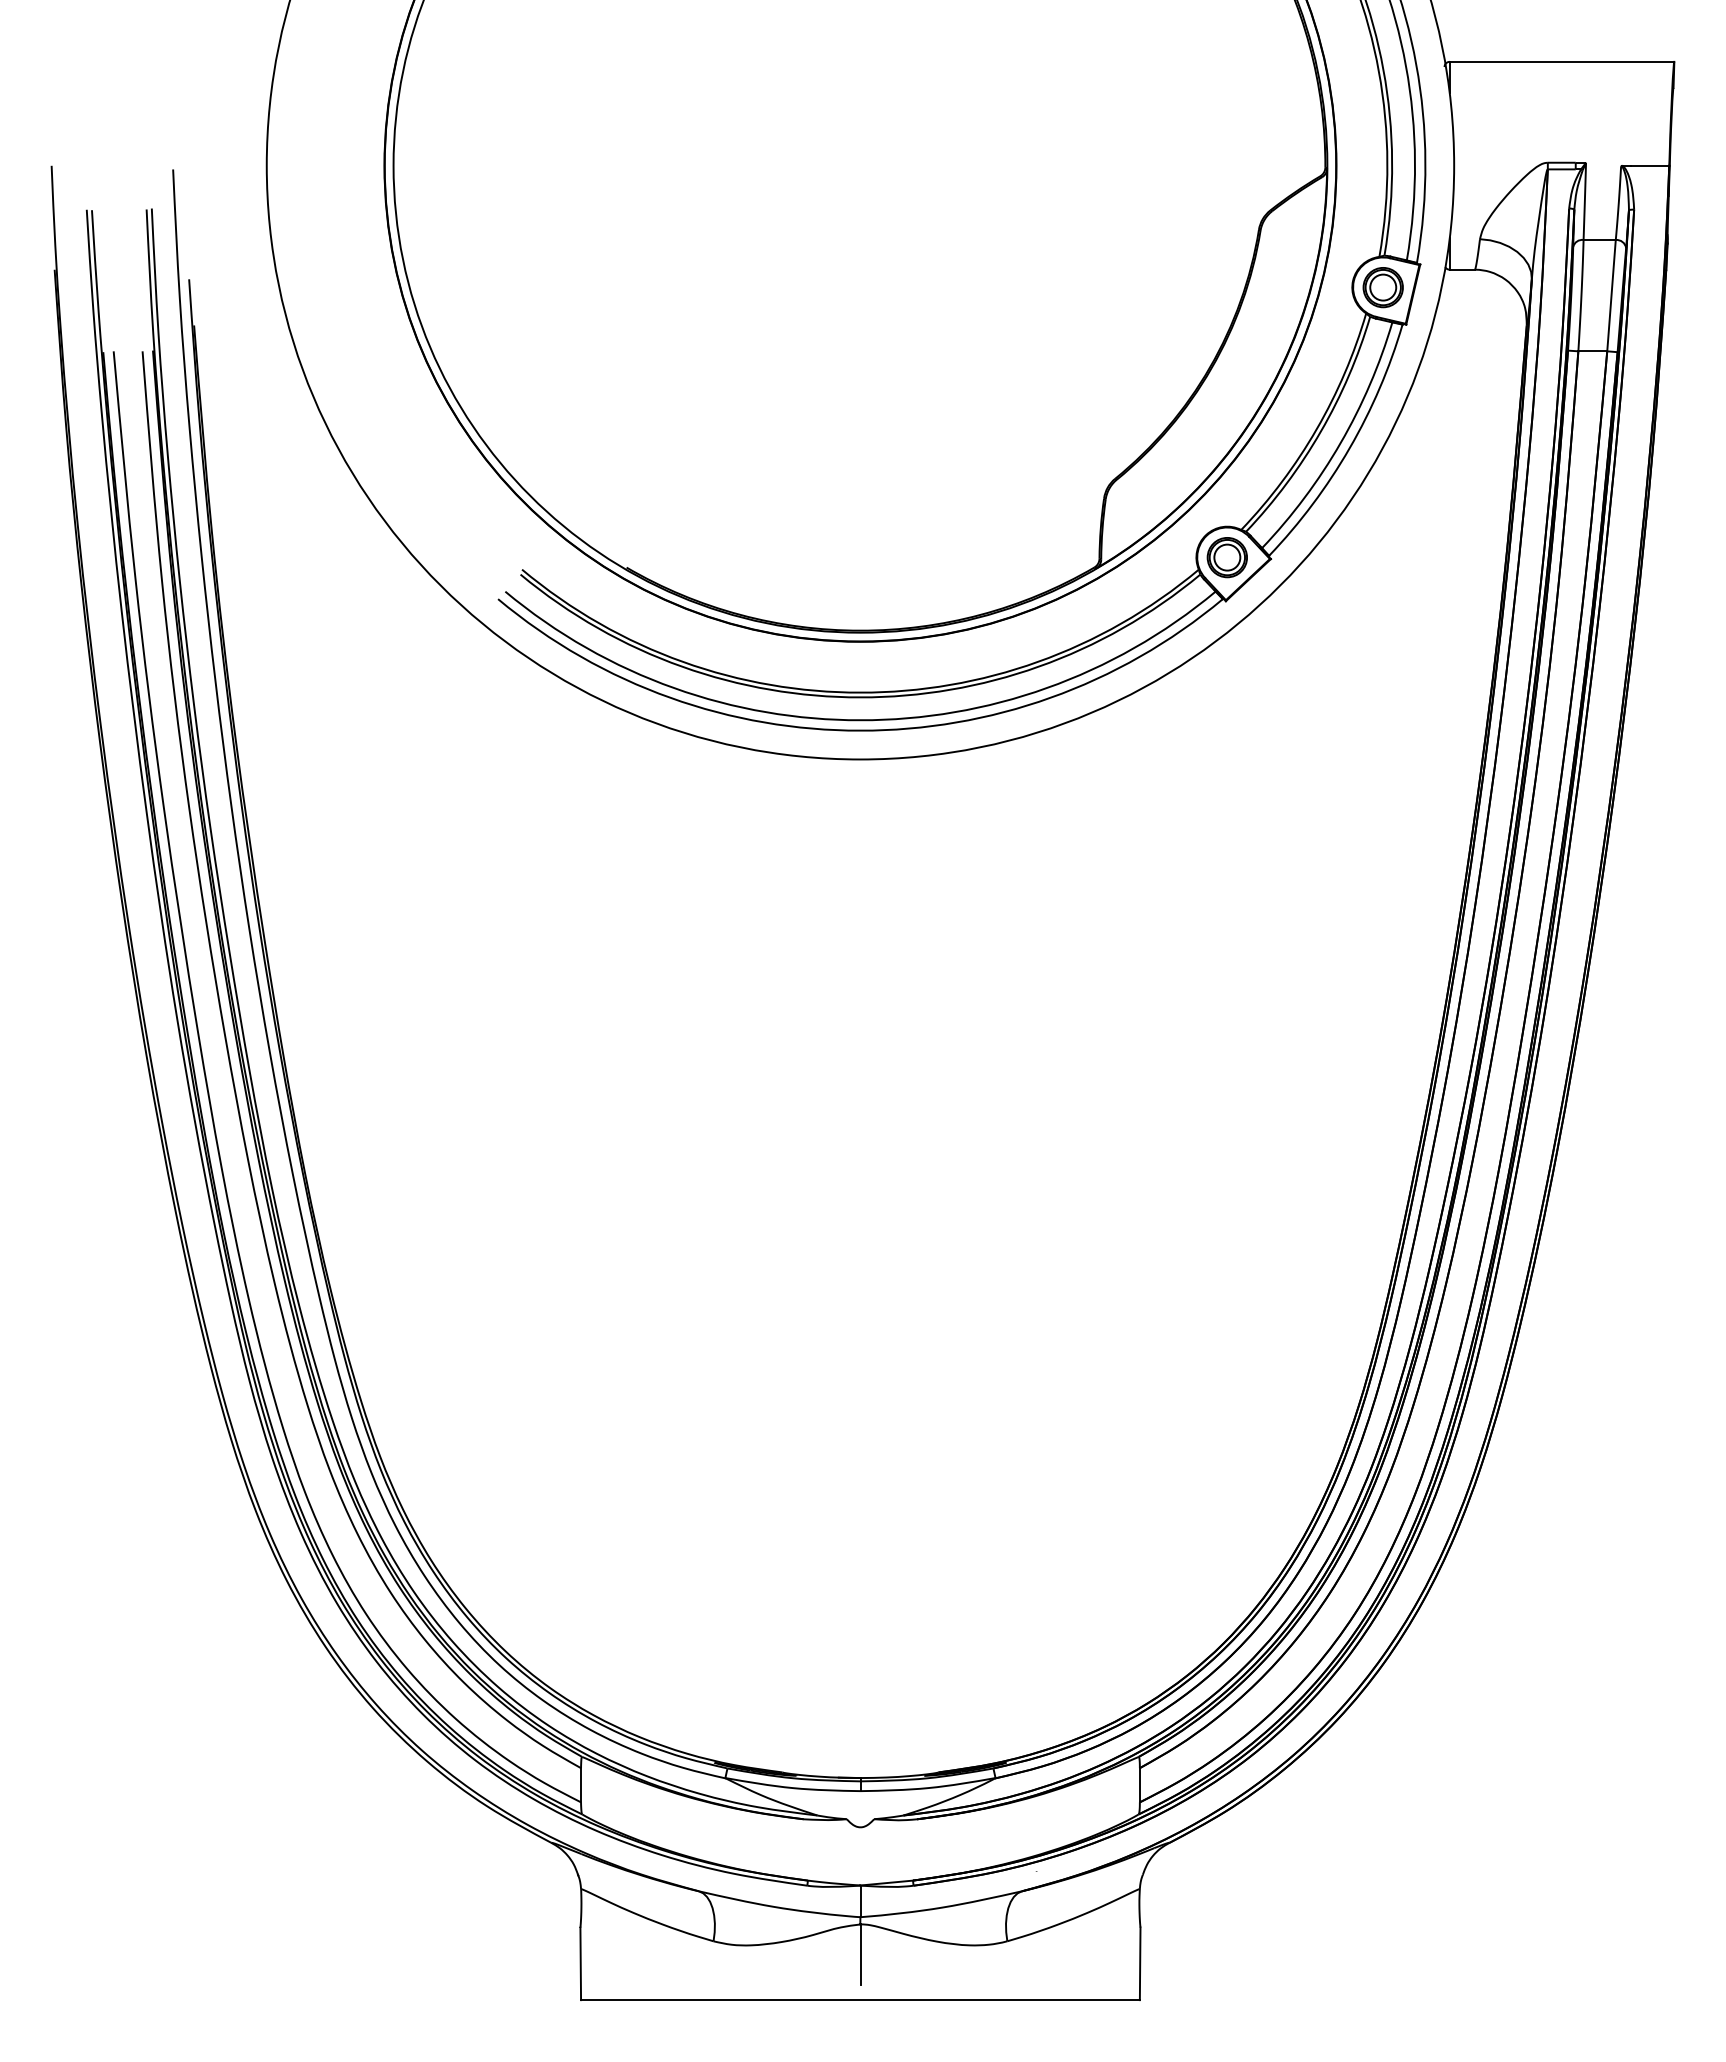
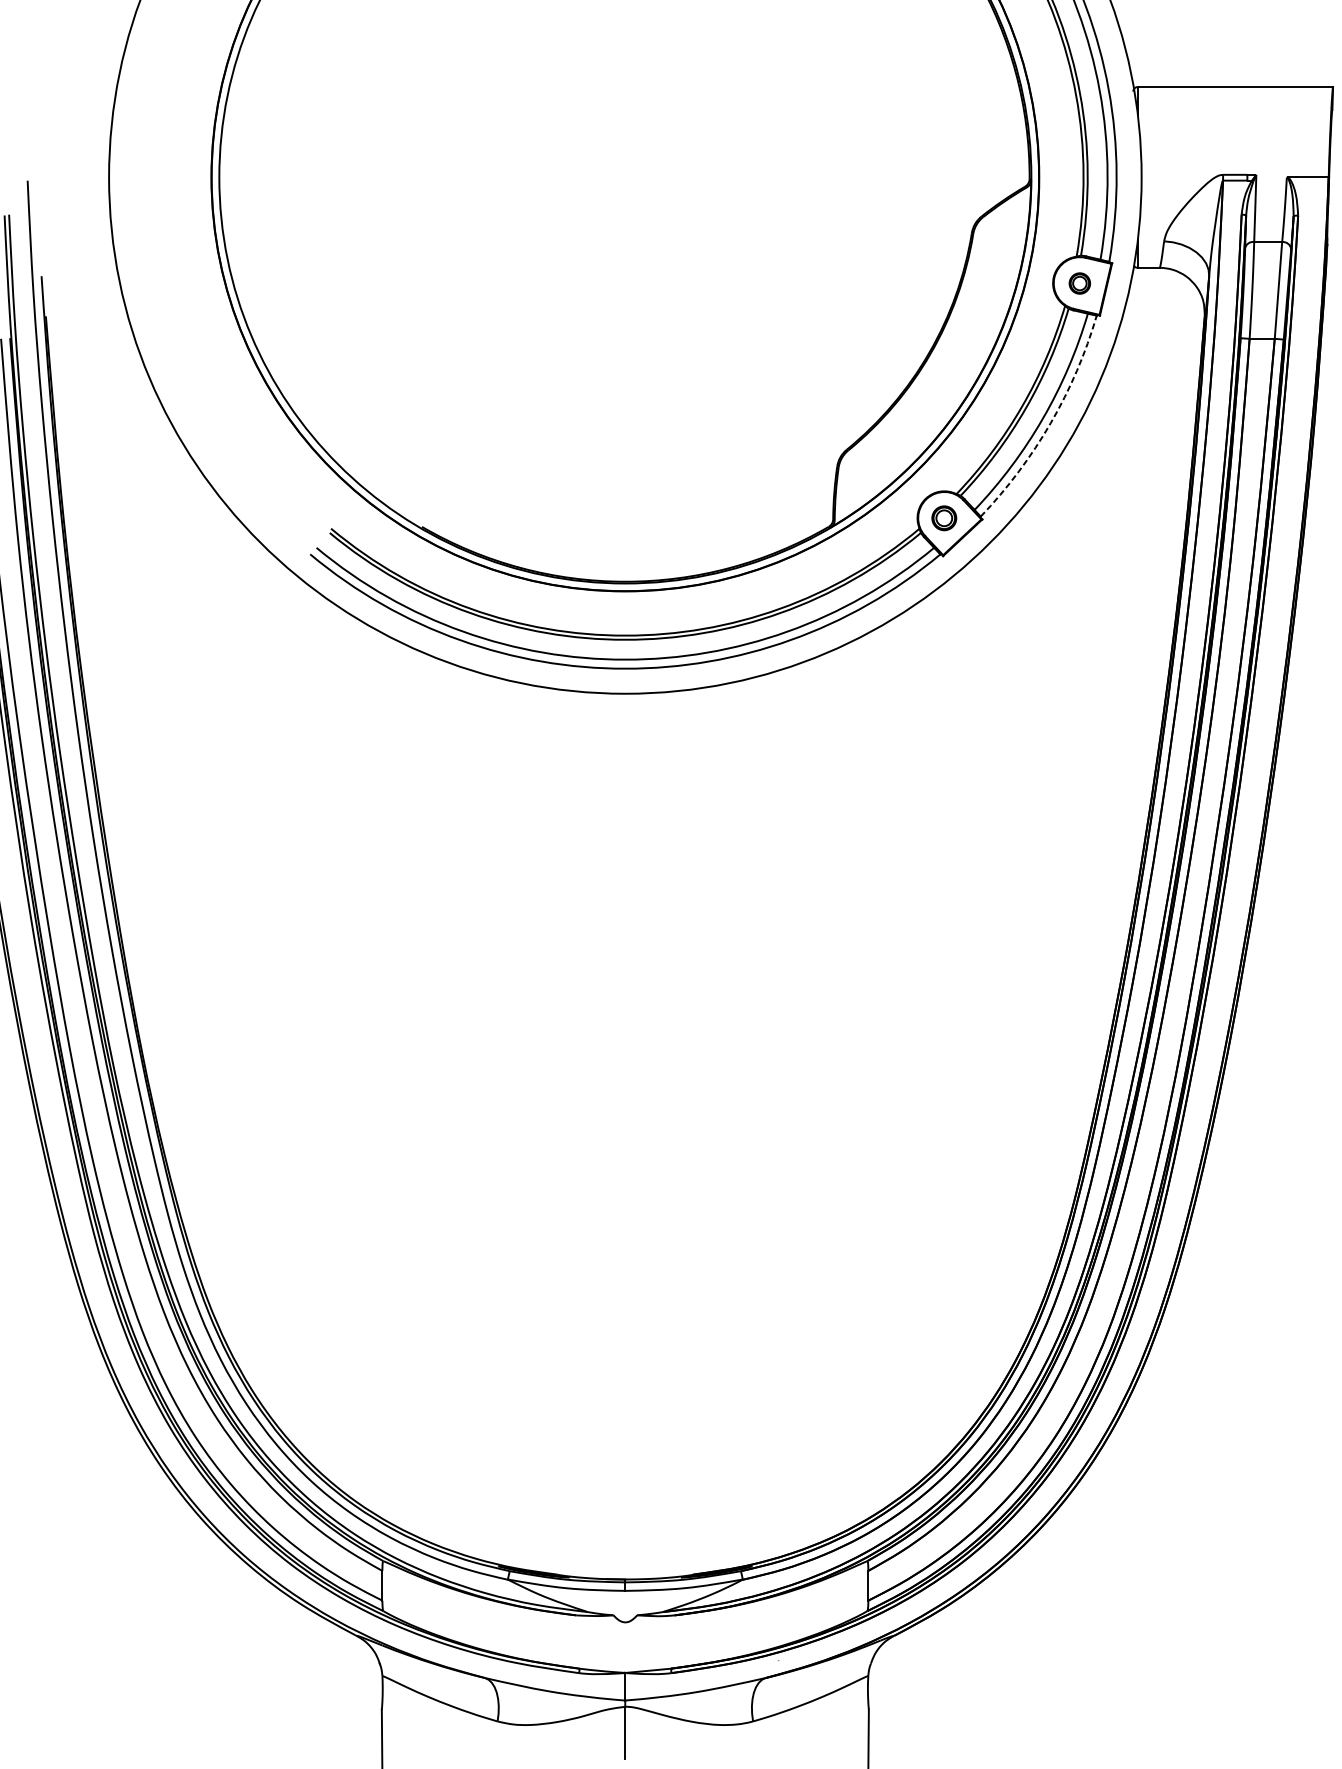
part: (1382, 287) -> (1079, 283), size x0.6
arc: (1349, 448) -> (1050, 423), solid -> dashed
part: (1226, 557) -> (943, 518), size x0.7

